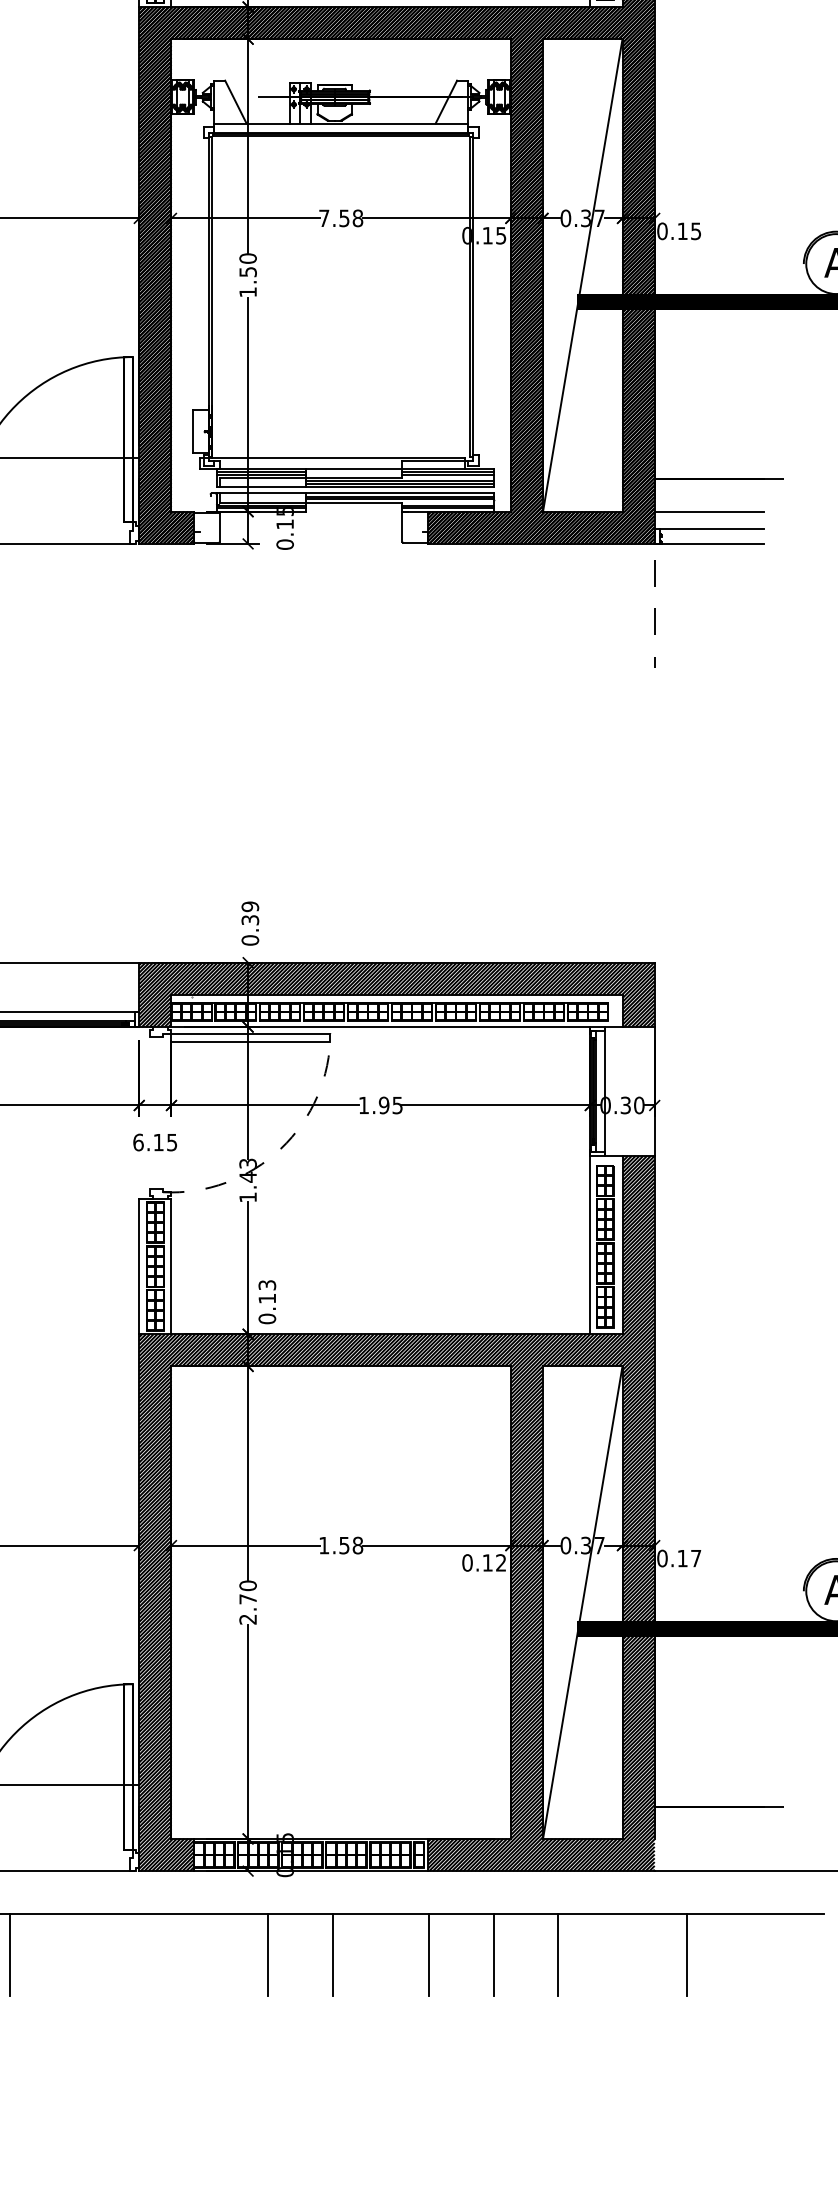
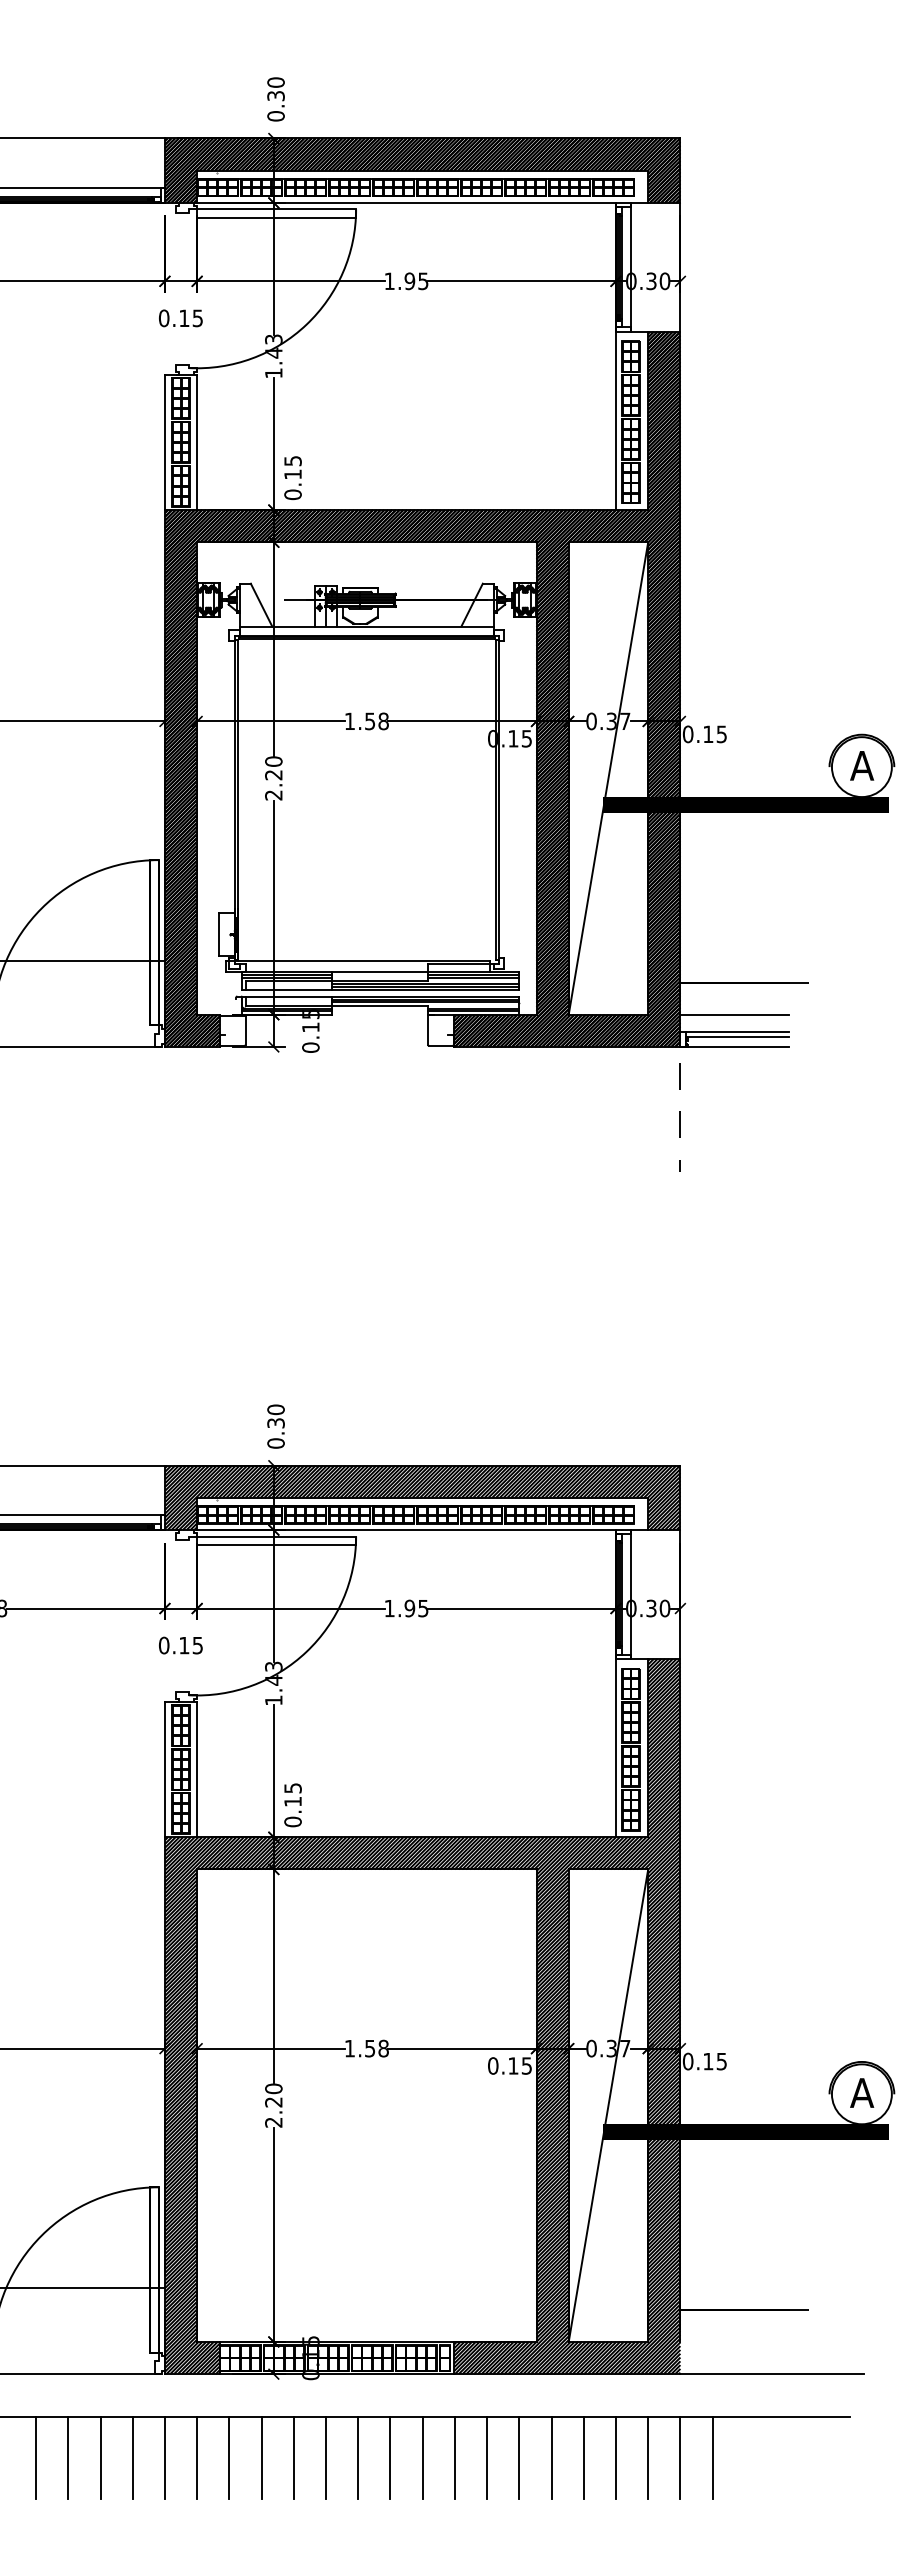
text: (323, 217) -> (349, 720), 7.58 -> 1.58
text: (247, 282) -> (273, 785), 1.50 -> 2.20
line: (712, 534) -> (738, 1037), added
text: (249, 906) -> (275, 1409), 0.39 -> 0.30
text: (138, 1142) -> (164, 1645), 6.15 -> 0.15
arc: (280, 1148) -> (306, 1651), dashed -> solid
text: (266, 1284) -> (292, 1787), 0.13 -> 0.15
text: (695, 1558) -> (721, 2061), 0.17 -> 0.15
text: (500, 1562) -> (526, 2065), 0.12 -> 0.15
text: (247, 1599) -> (273, 2102), 2.70 -> 2.20
line: (42, 1954) -> (68, 2457), added
line: (74, 1954) -> (100, 2457), added
line: (106, 1954) -> (132, 2457), added
line: (138, 1954) -> (164, 2457), added
line: (171, 1954) -> (197, 2457), added
line: (203, 1954) -> (229, 2457), added
line: (235, 1954) -> (261, 2457), added
line: (300, 1954) -> (326, 2457), added
line: (364, 1954) -> (390, 2457), added
line: (396, 1954) -> (422, 2457), added
line: (461, 1954) -> (487, 2457), added
line: (525, 1954) -> (551, 2457), added
line: (589, 1954) -> (615, 2457), added
line: (622, 1954) -> (648, 2457), added
line: (654, 1954) -> (680, 2457), added

